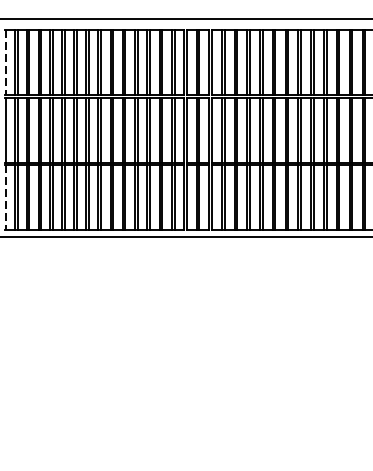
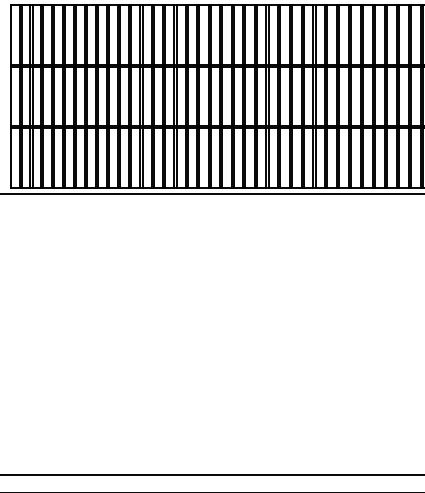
line: (6, 62) -> (11, 34), dashed -> solid
line: (6, 198) -> (11, 158), dashed -> solid

